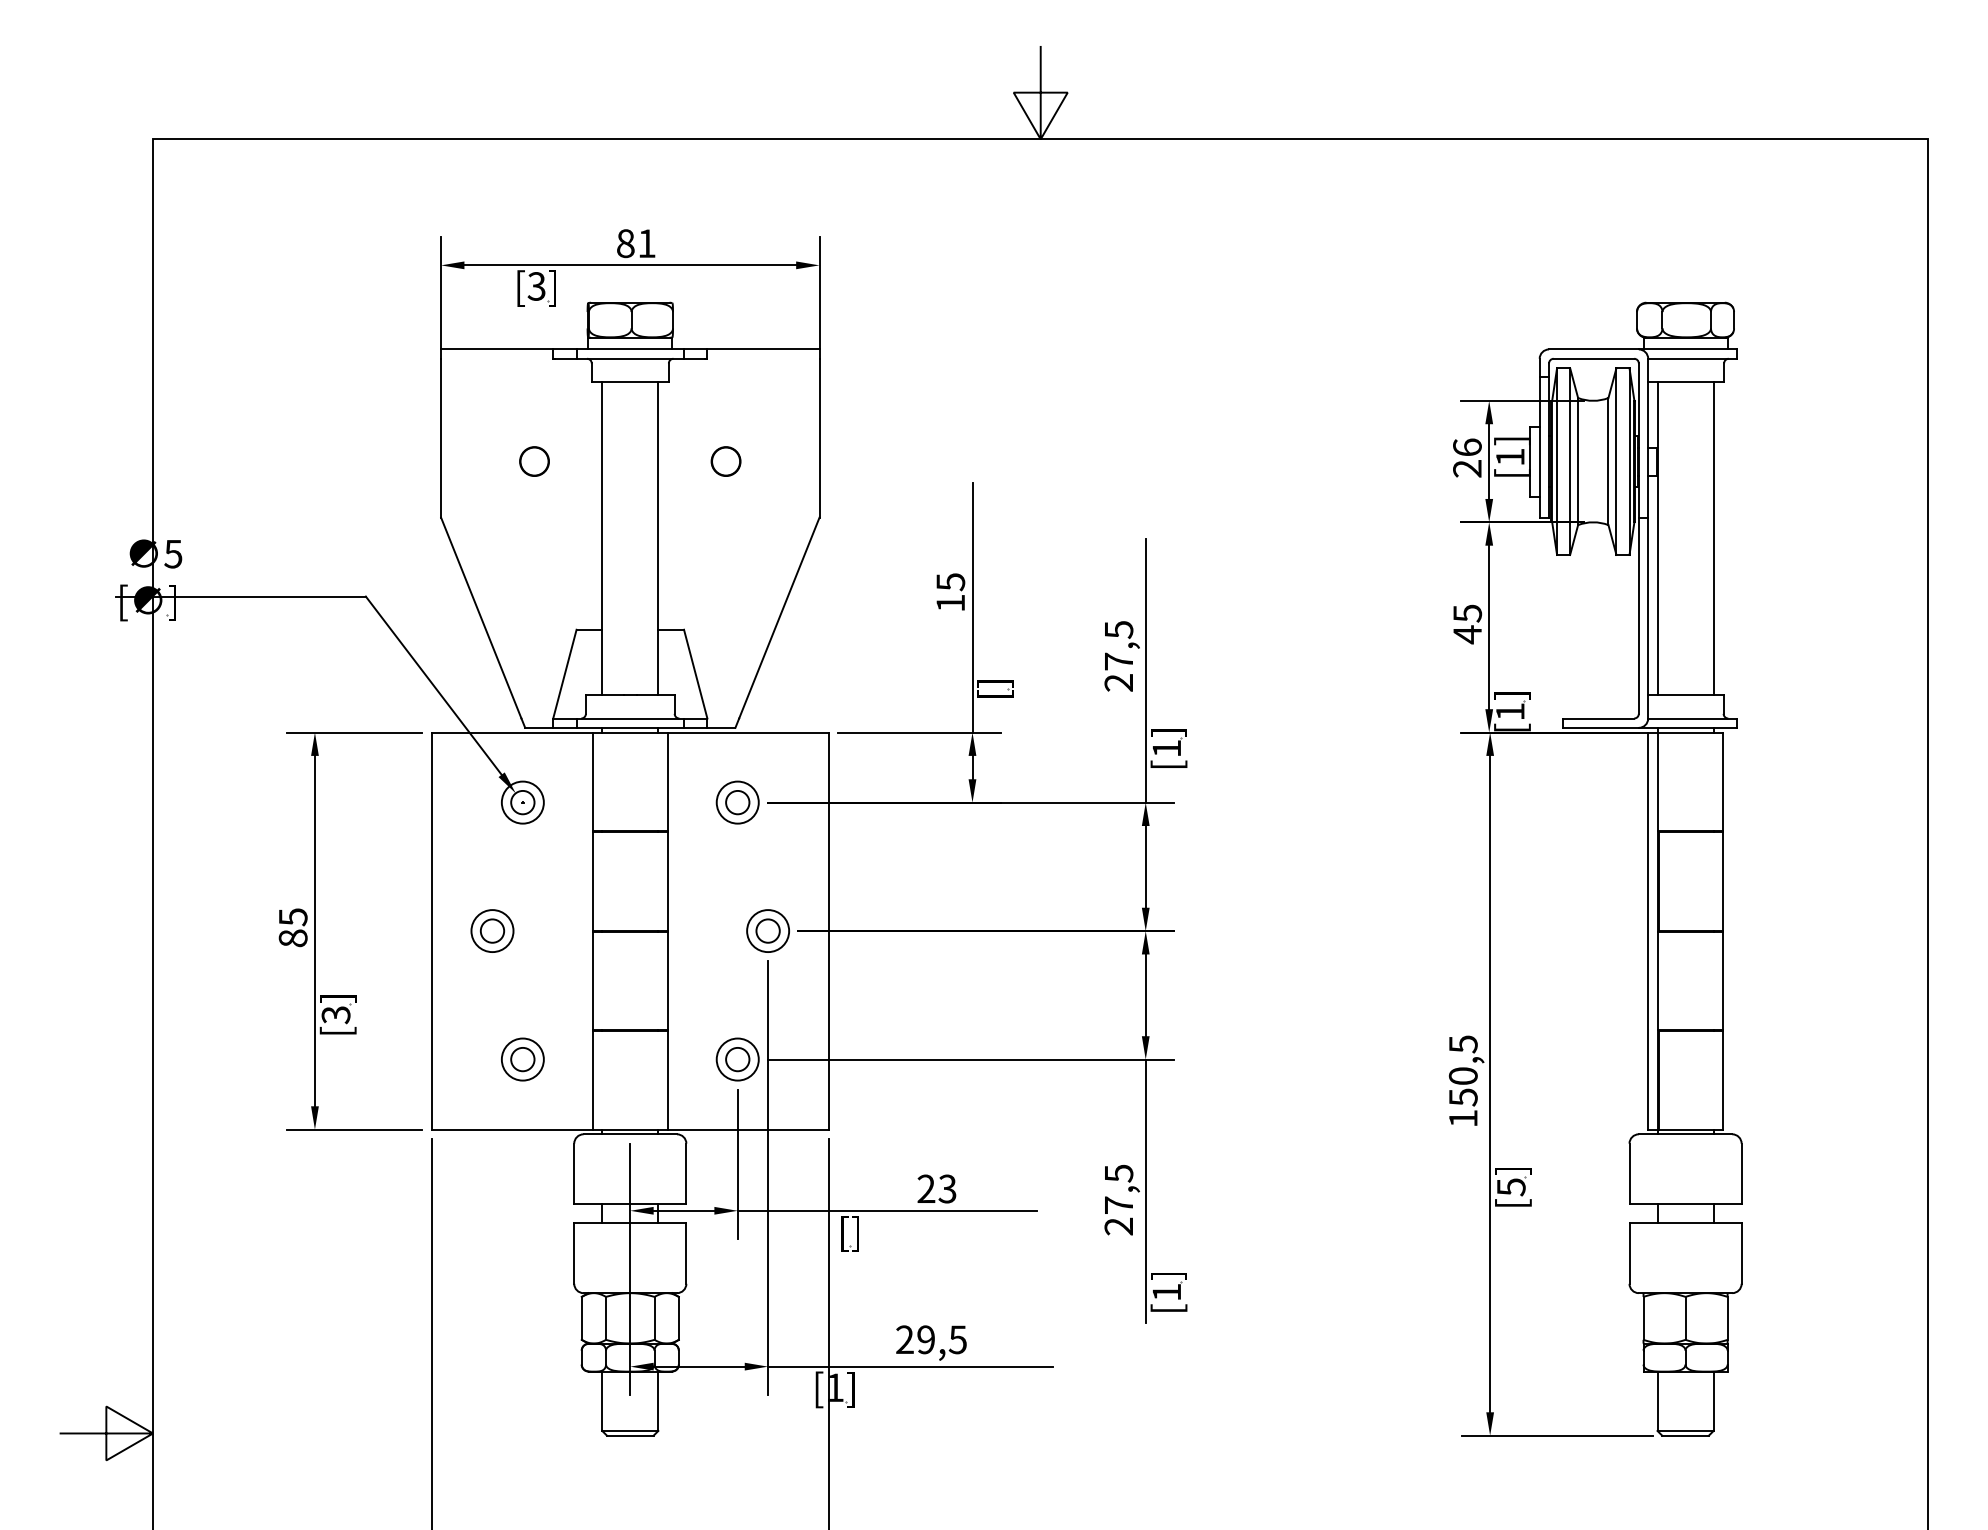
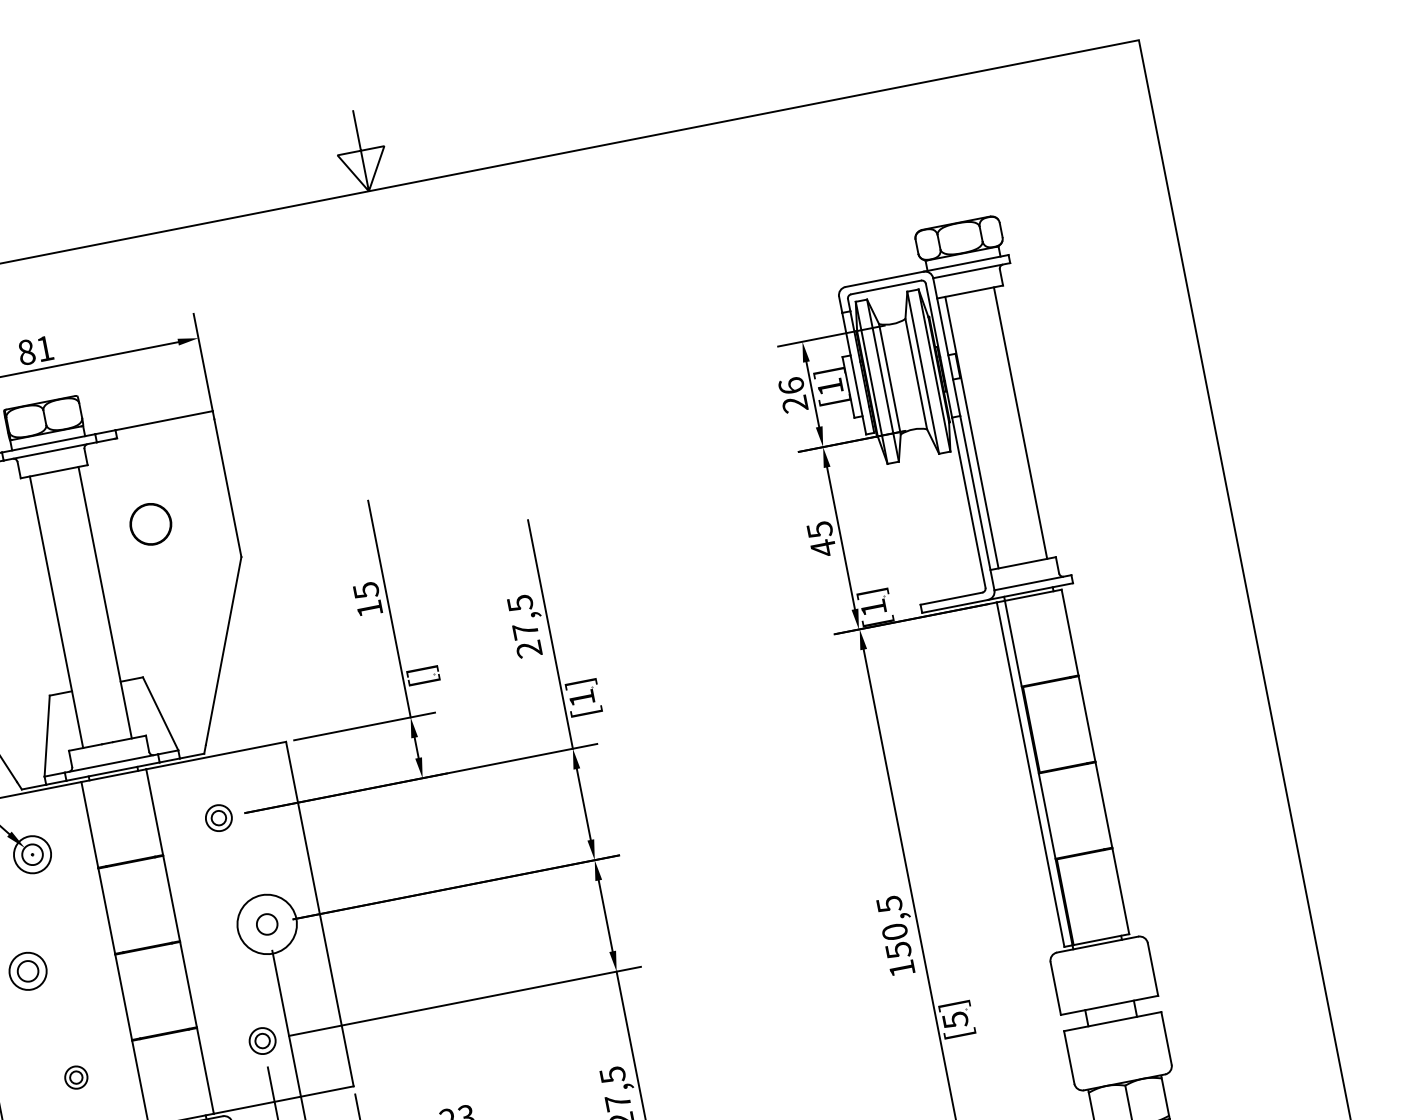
part: (725, 461) -> (150, 524), size x1.6
part: (737, 802) -> (218, 818), size x0.7
circle: (768, 931) -> (267, 924), size x1.6
part: (522, 1059) -> (75, 1077), size x0.6
part: (737, 1059) -> (262, 1041), size x0.7

